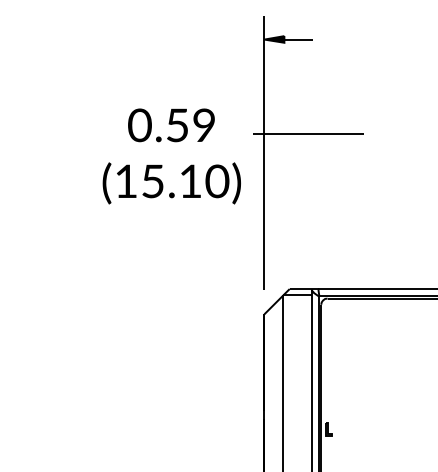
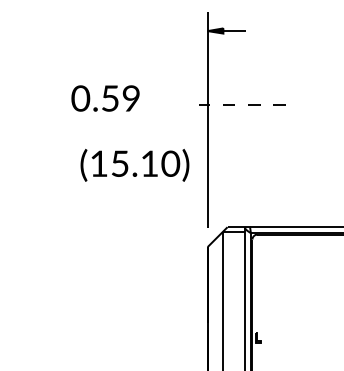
text: (171, 125) -> (105, 98), moved
line: (308, 134) -> (242, 105), solid -> dashed
text: (171, 183) -> (134, 165), moved

